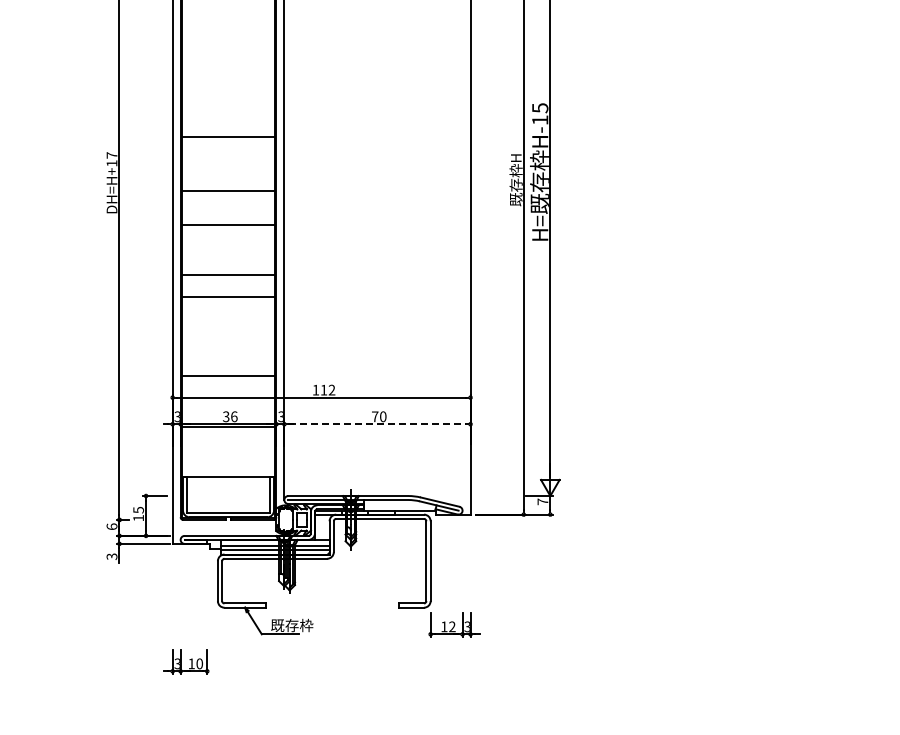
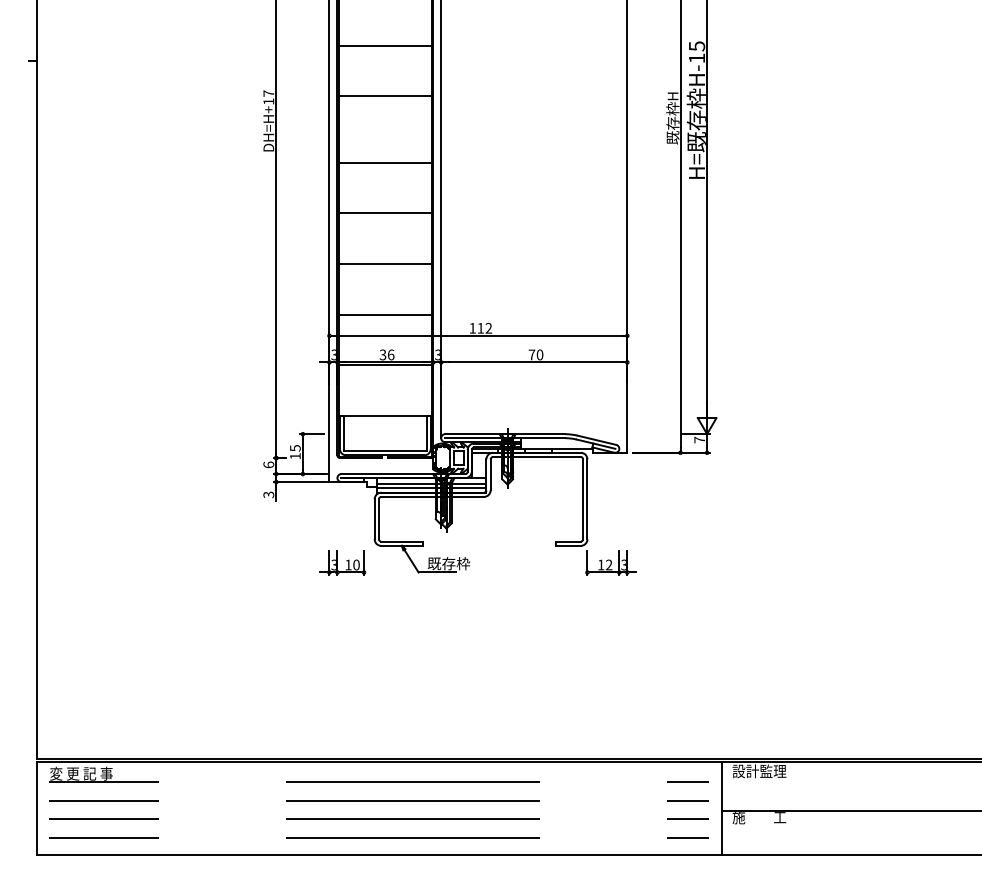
line: (228, 136) -> (385, 45), moved
line: (228, 191) -> (385, 96), moved
line: (228, 296) -> (385, 263), moved
line: (377, 424) -> (534, 362), dashed -> solid
part: (185, 661) -> (342, 562), moved

